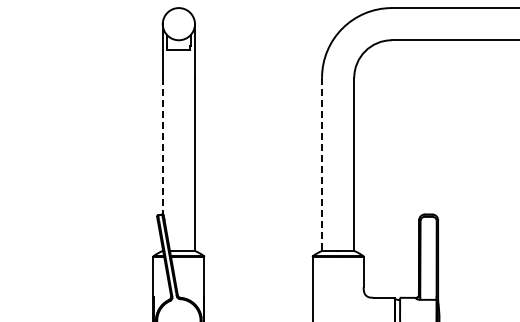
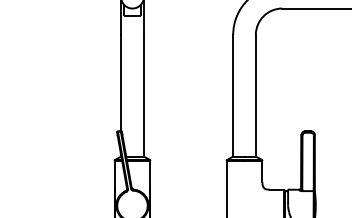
line: (162, 146) -> (120, 83), dashed -> solid
line: (322, 164) -> (233, 95), dashed -> solid

